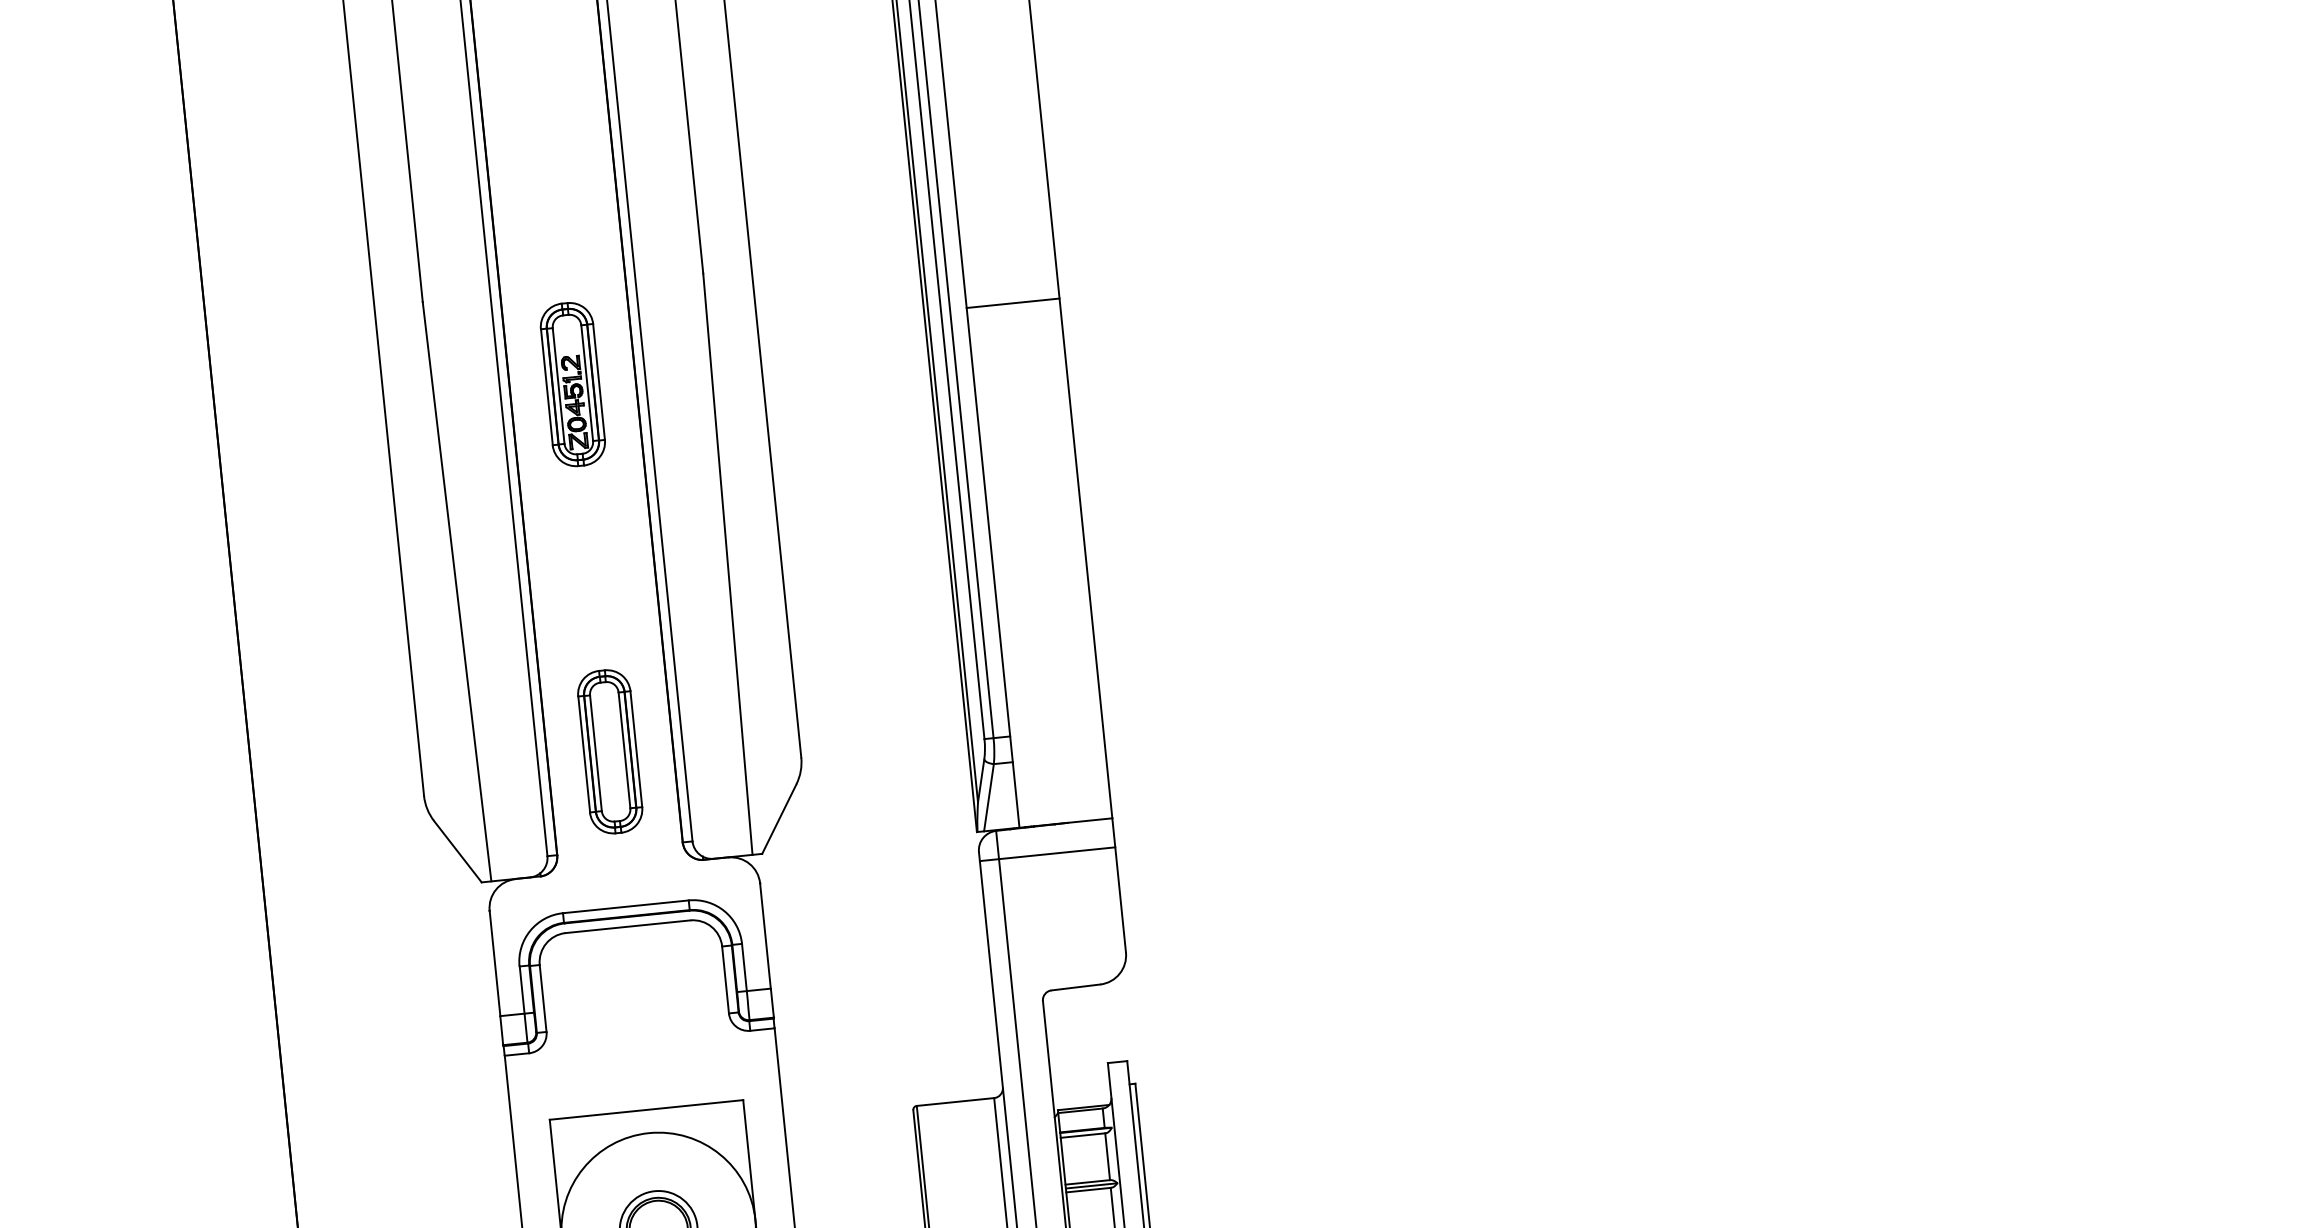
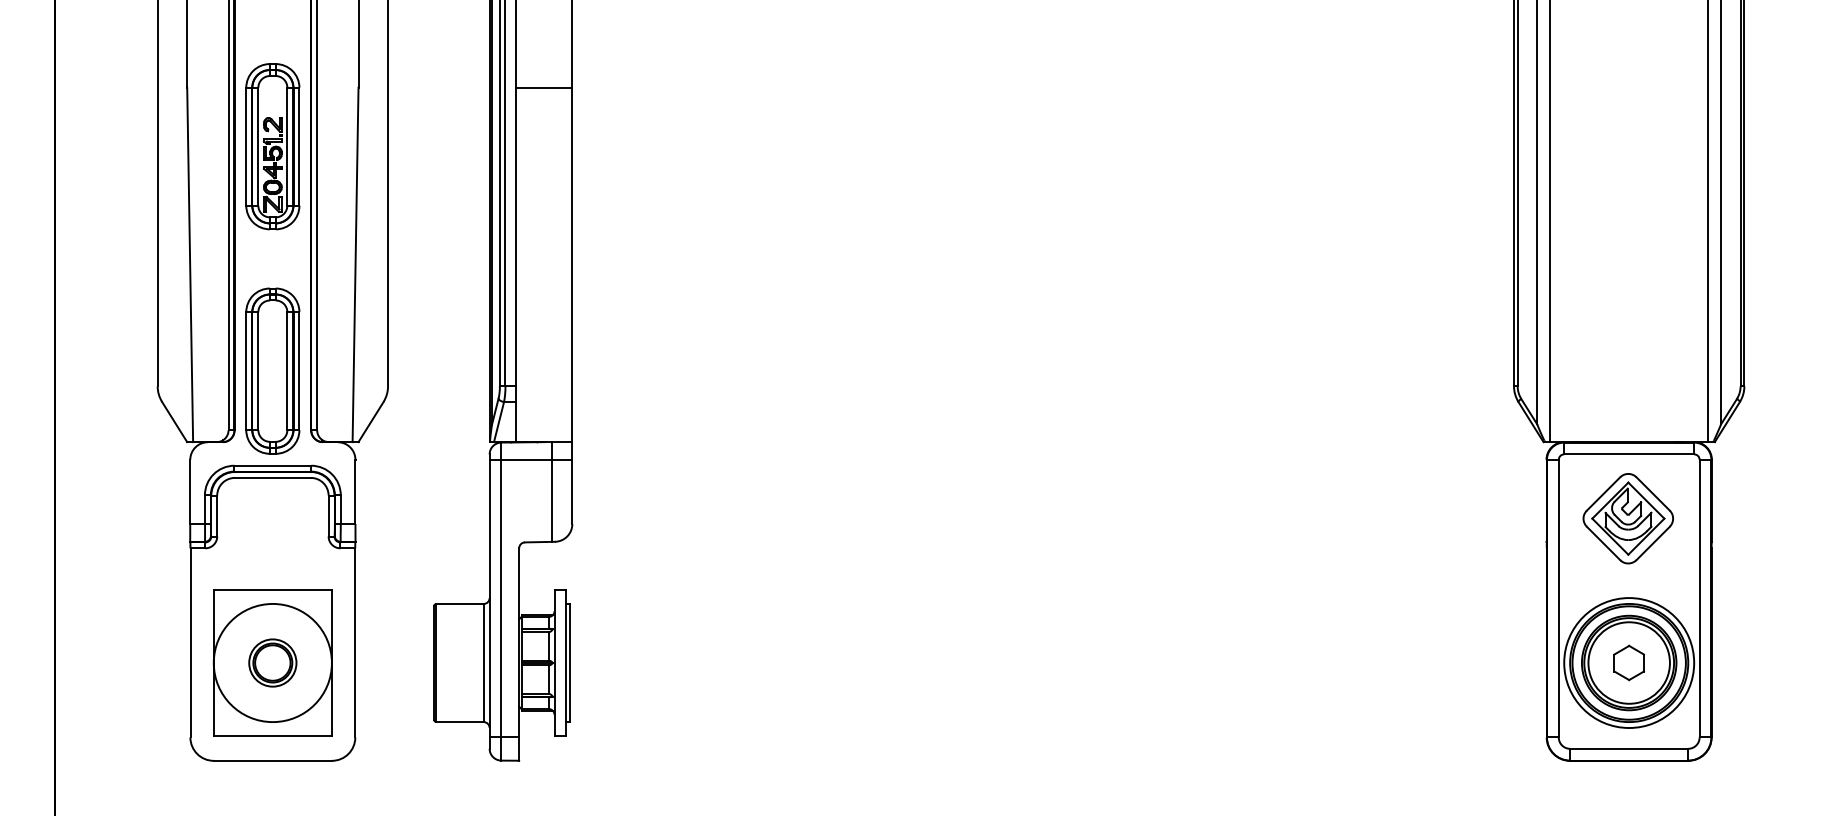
line: (1012, 303) -> (543, 87), moved
part: (572, 384) -> (272, 146), size x1.67
part: (609, 750) -> (272, 370), size x1.67
line: (1088, 902) -> (552, 491), added

